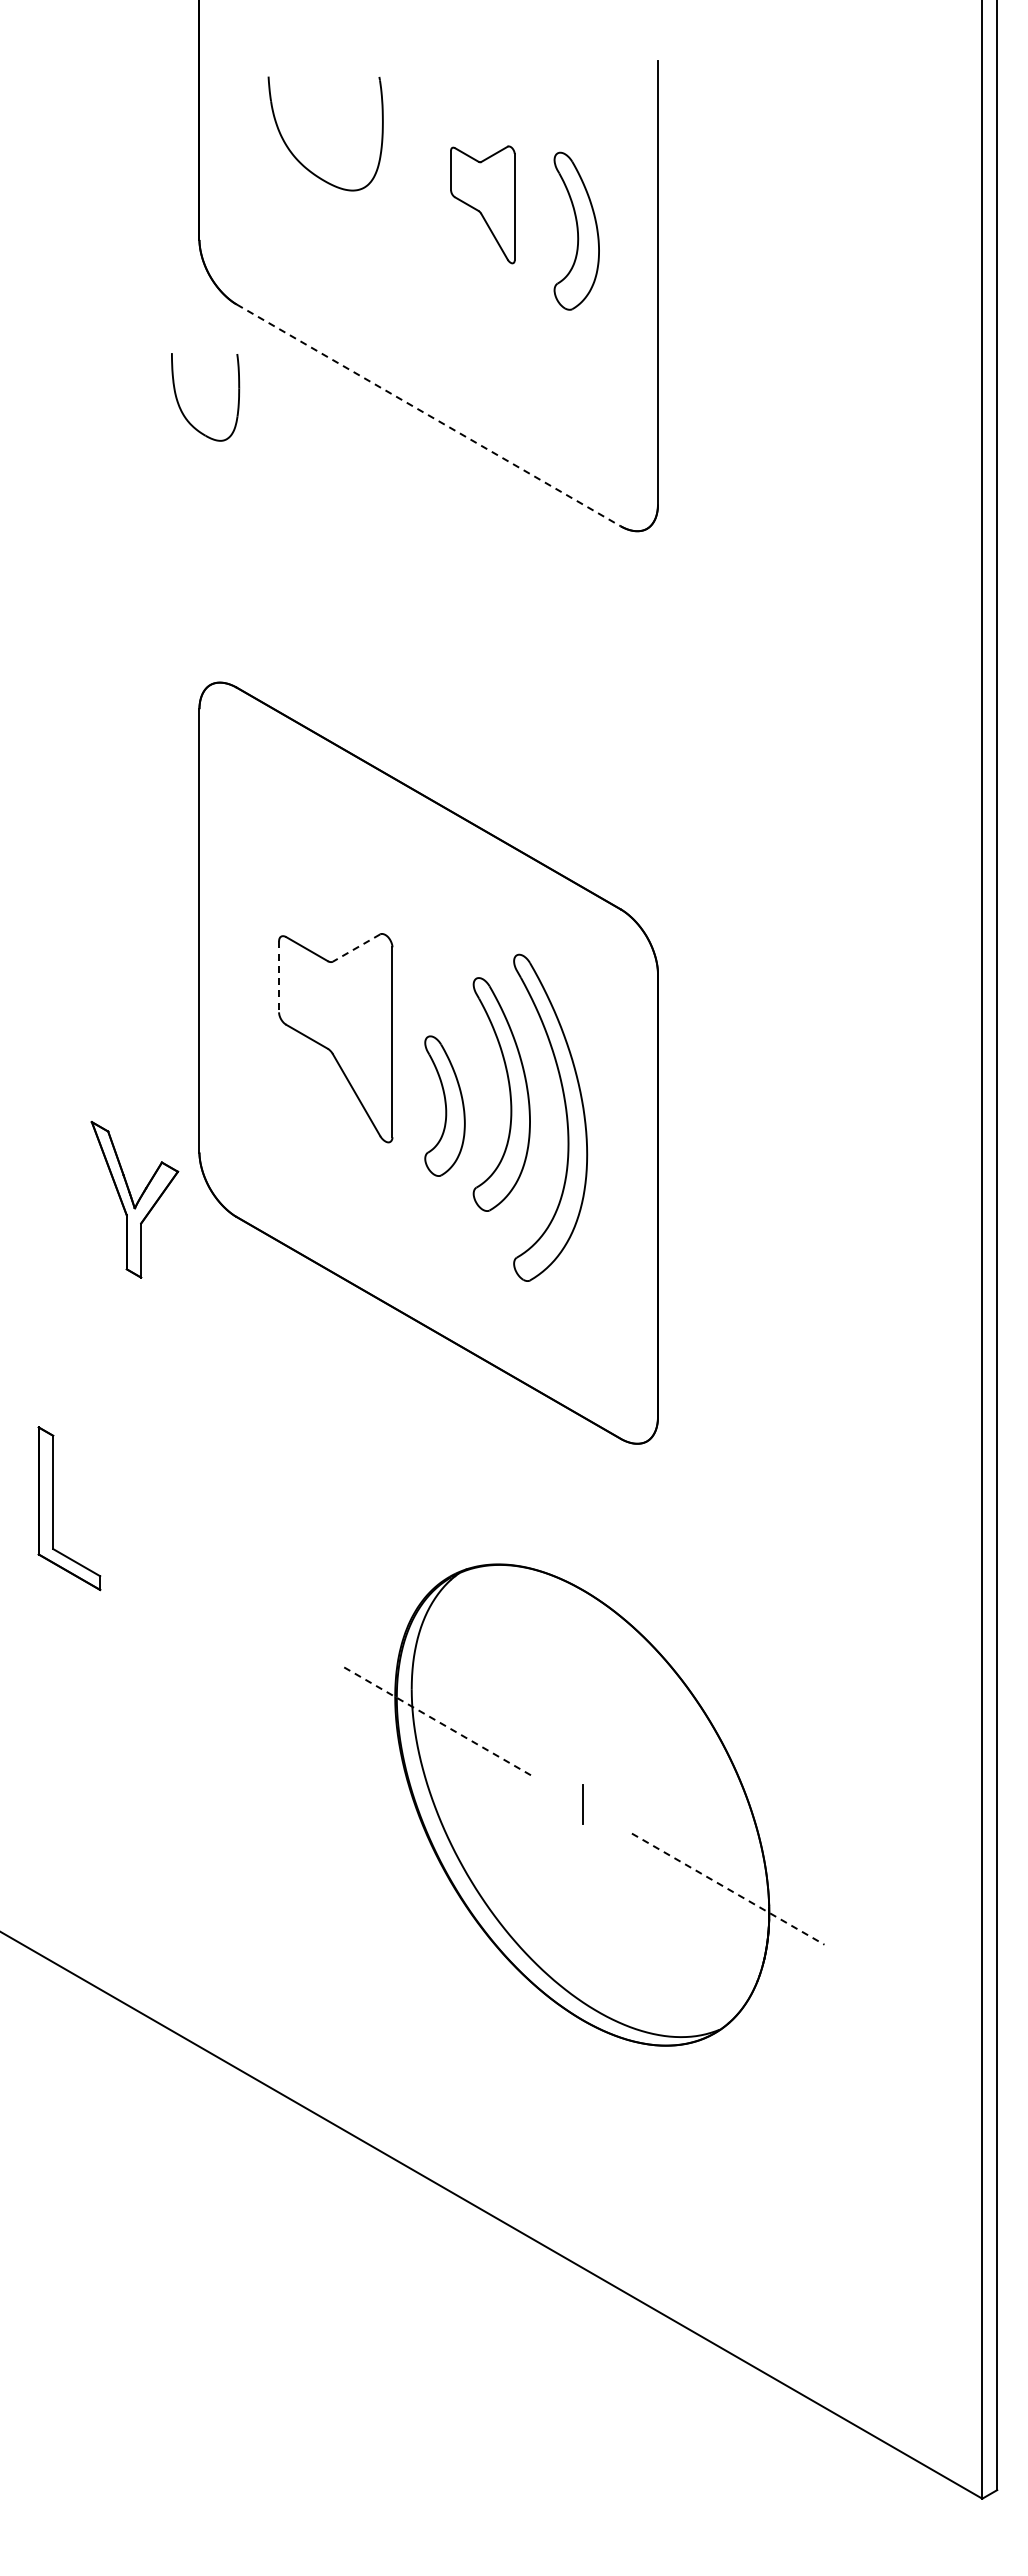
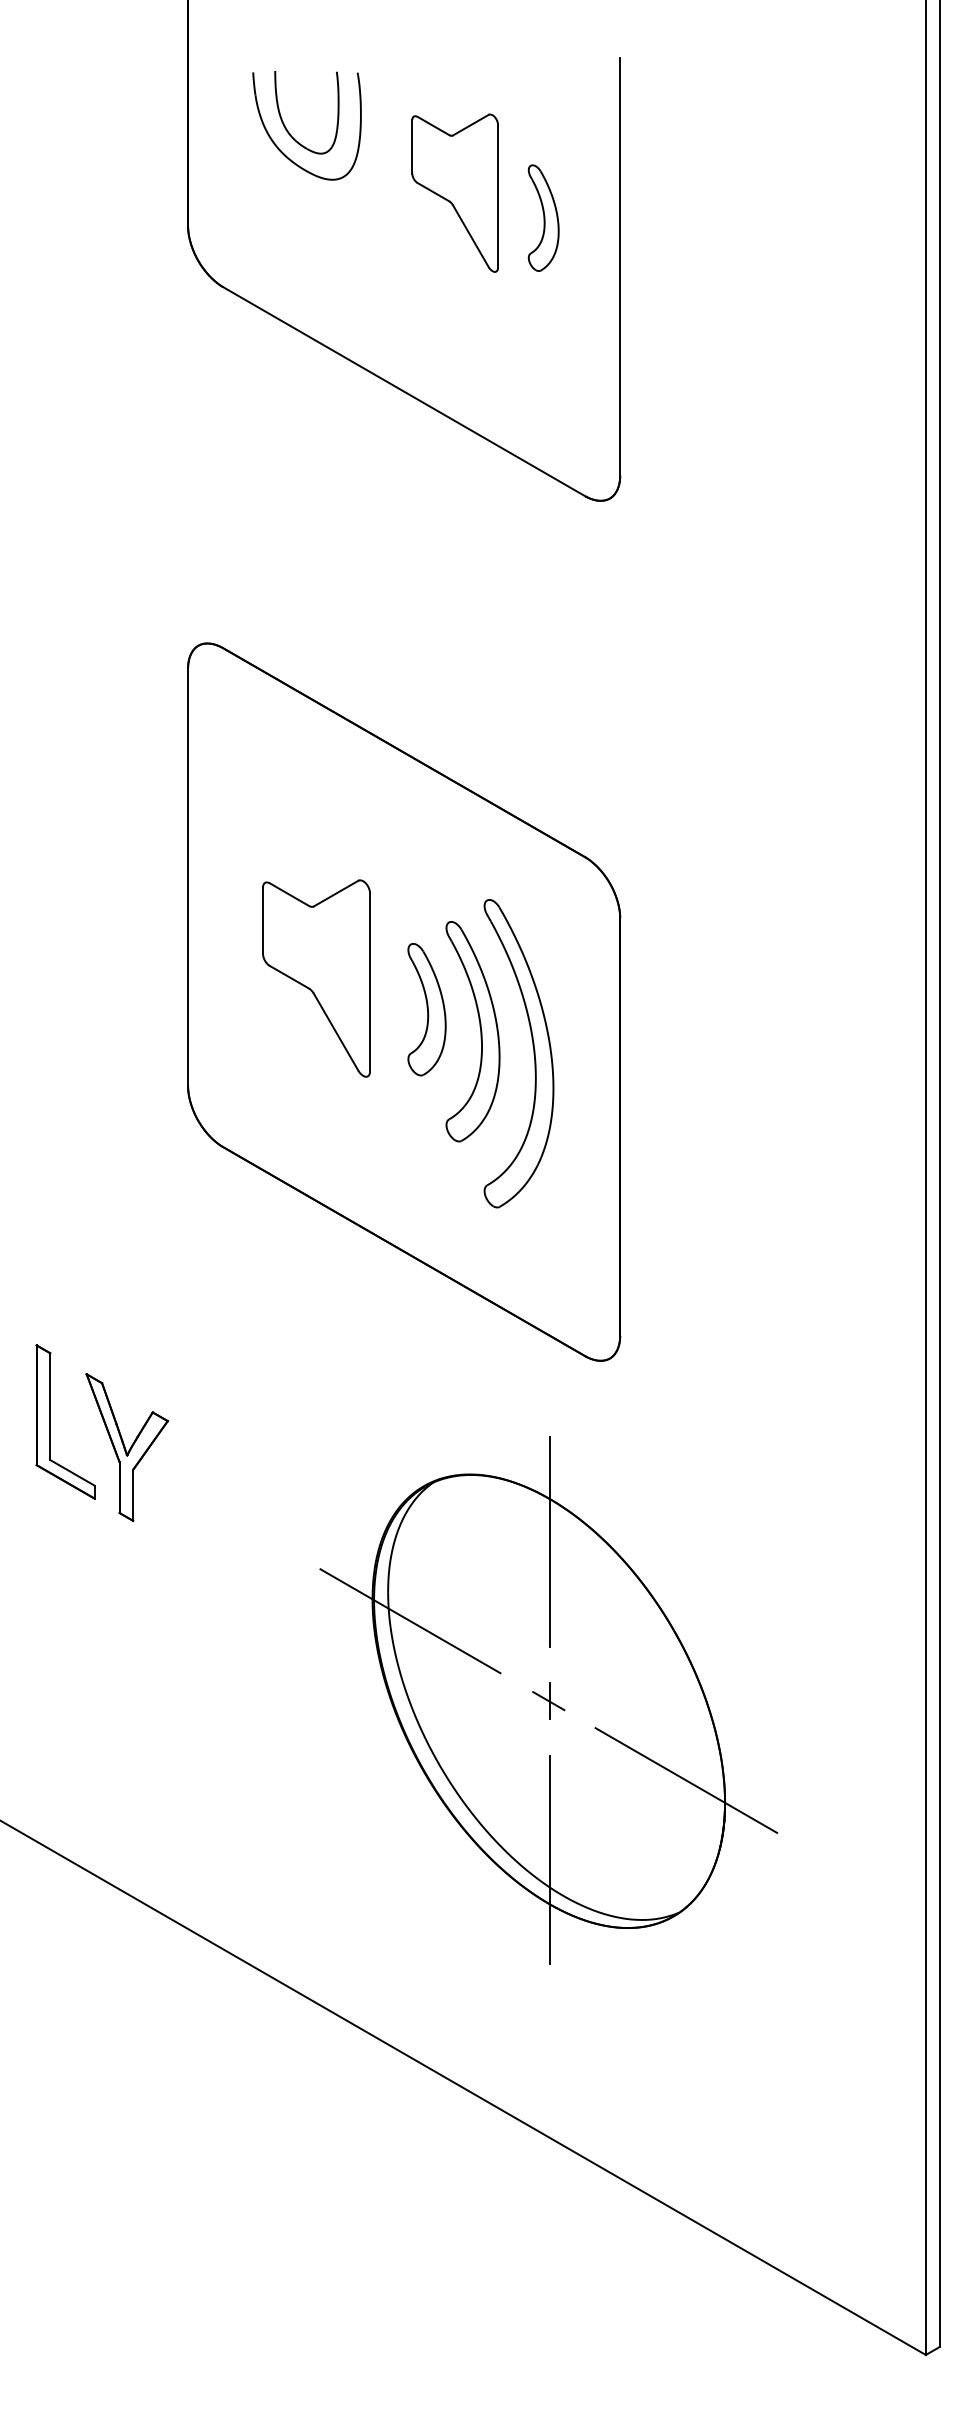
part: (482, 204) -> (454, 192), size x1.43
part: (576, 231) -> (543, 218), size x0.71
part: (181, 408) -> (284, 123), moved
line: (428, 415) -> (403, 391), dashed -> solid
line: (356, 948) -> (336, 894), dashed -> solid
line: (279, 976) -> (263, 920), dashed -> solid
part: (444, 1105) -> (426, 1009), moved
part: (134, 1199) -> (126, 1447), moved
line: (583, 1635) -> (549, 1541), added
line: (435, 1719) -> (410, 1620), dashed -> solid
line: (581, 1804) -> (548, 1700), added
line: (728, 1889) -> (686, 1780), dashed -> solid
line: (583, 1973) -> (549, 1860), added

